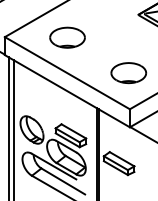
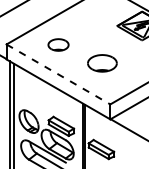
part: (67, 37) -> (58, 44), size x0.7
line: (67, 73) -> (58, 74), solid -> dashed
part: (128, 73) -> (102, 63), moved

